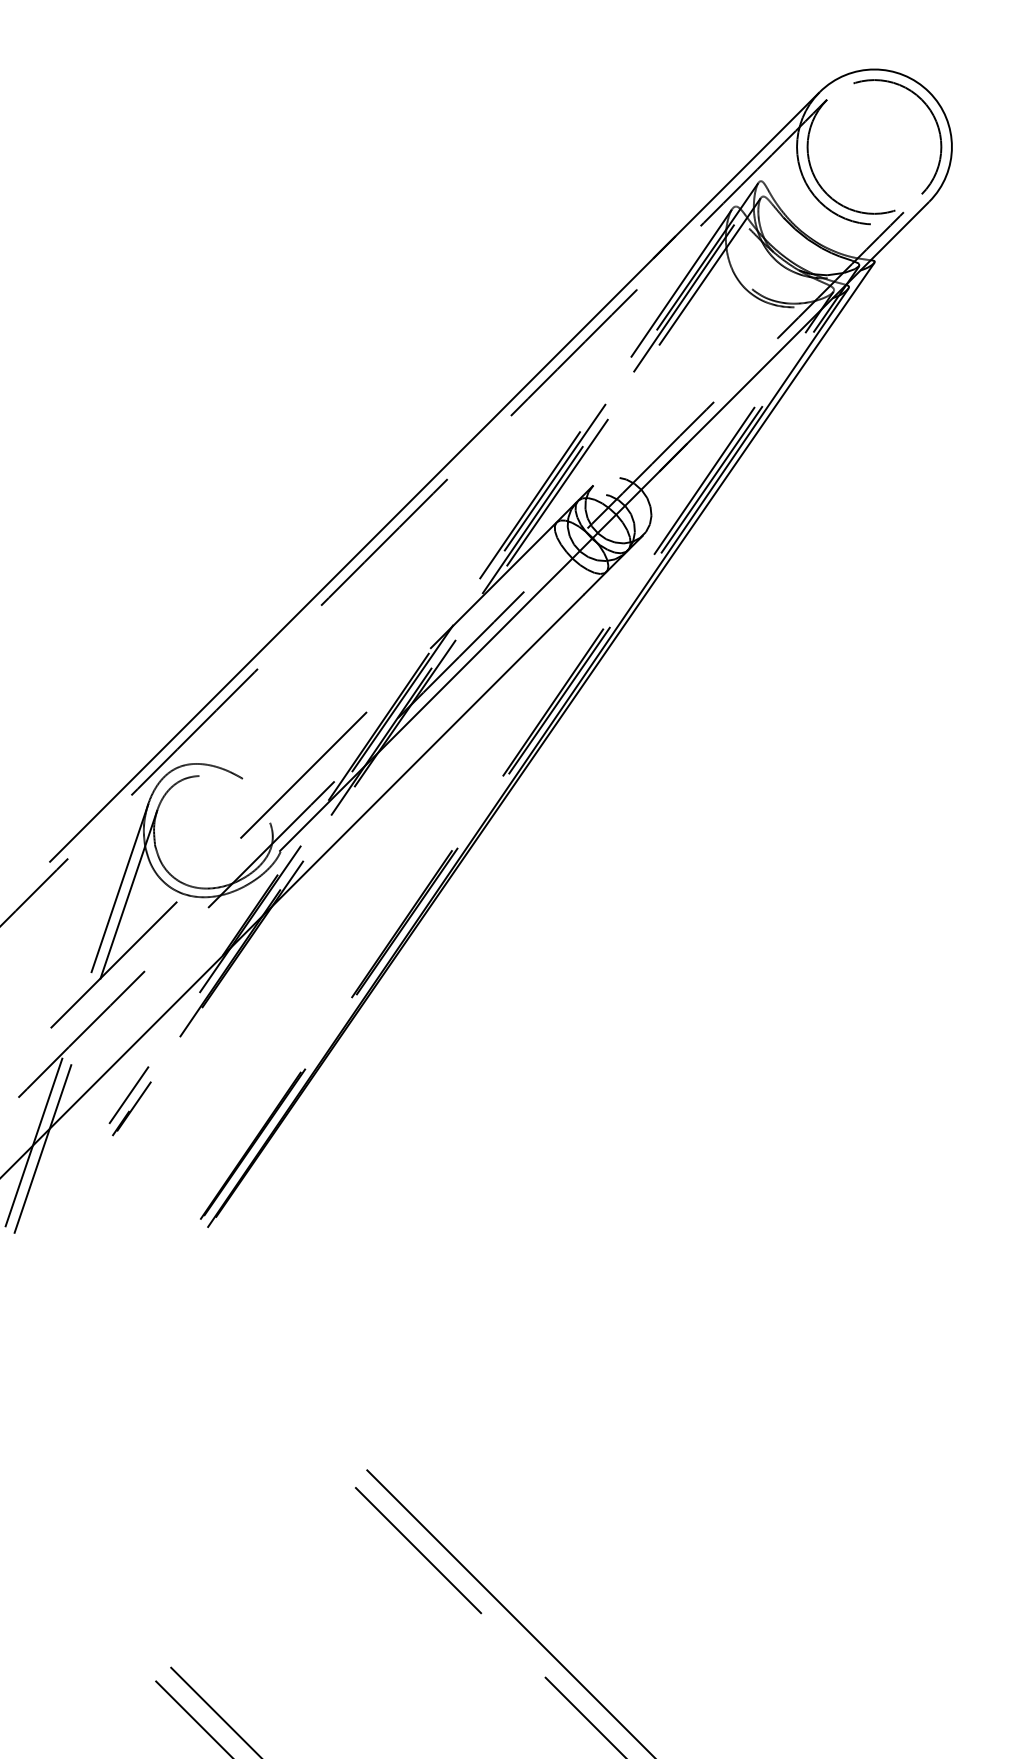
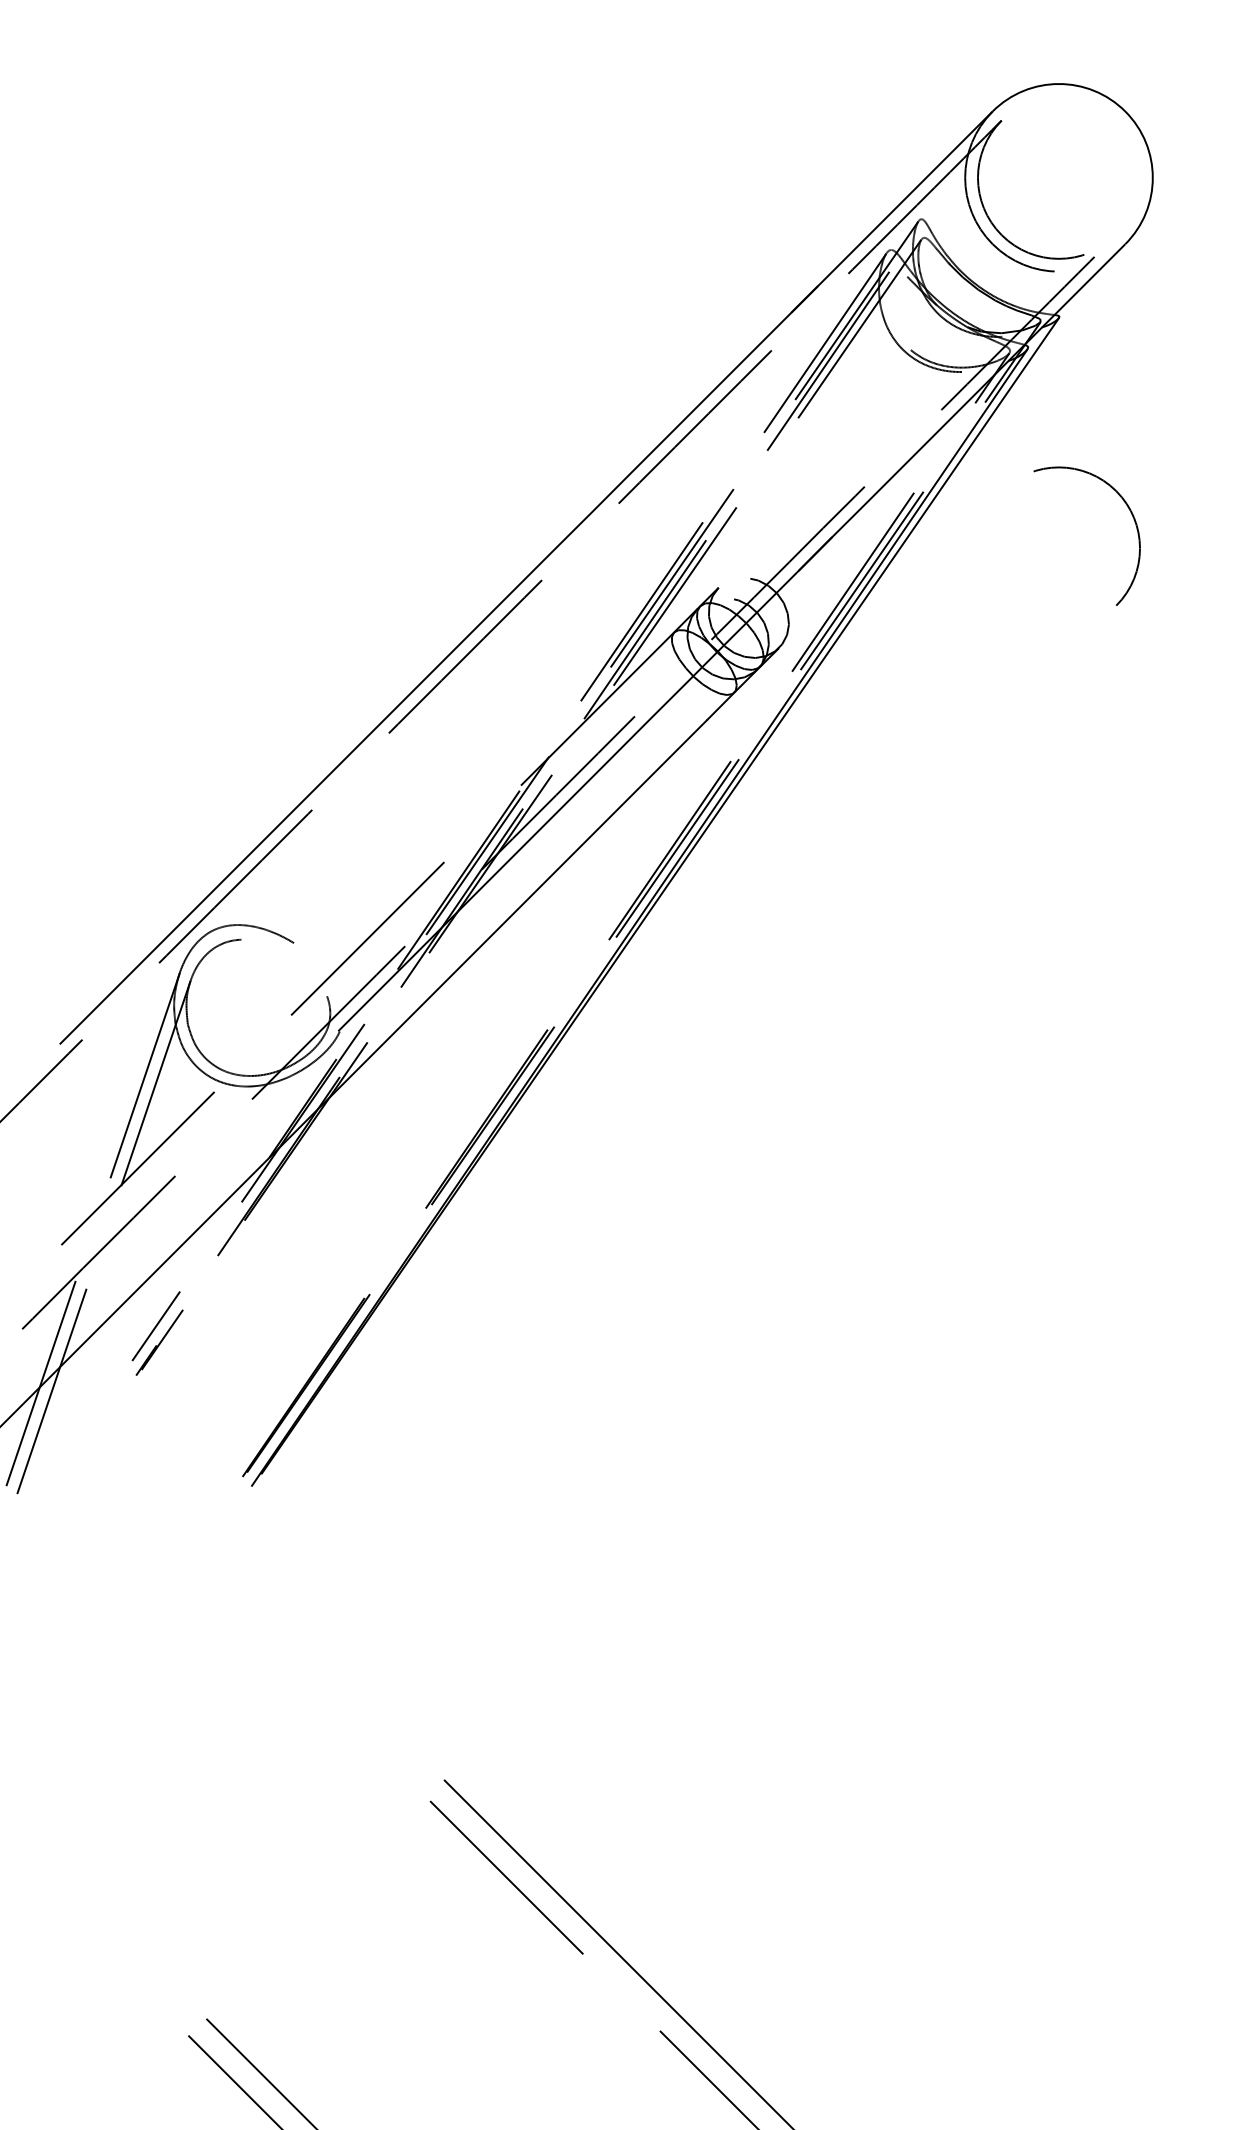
arc: (933, 118) -> (1130, 513), moved

